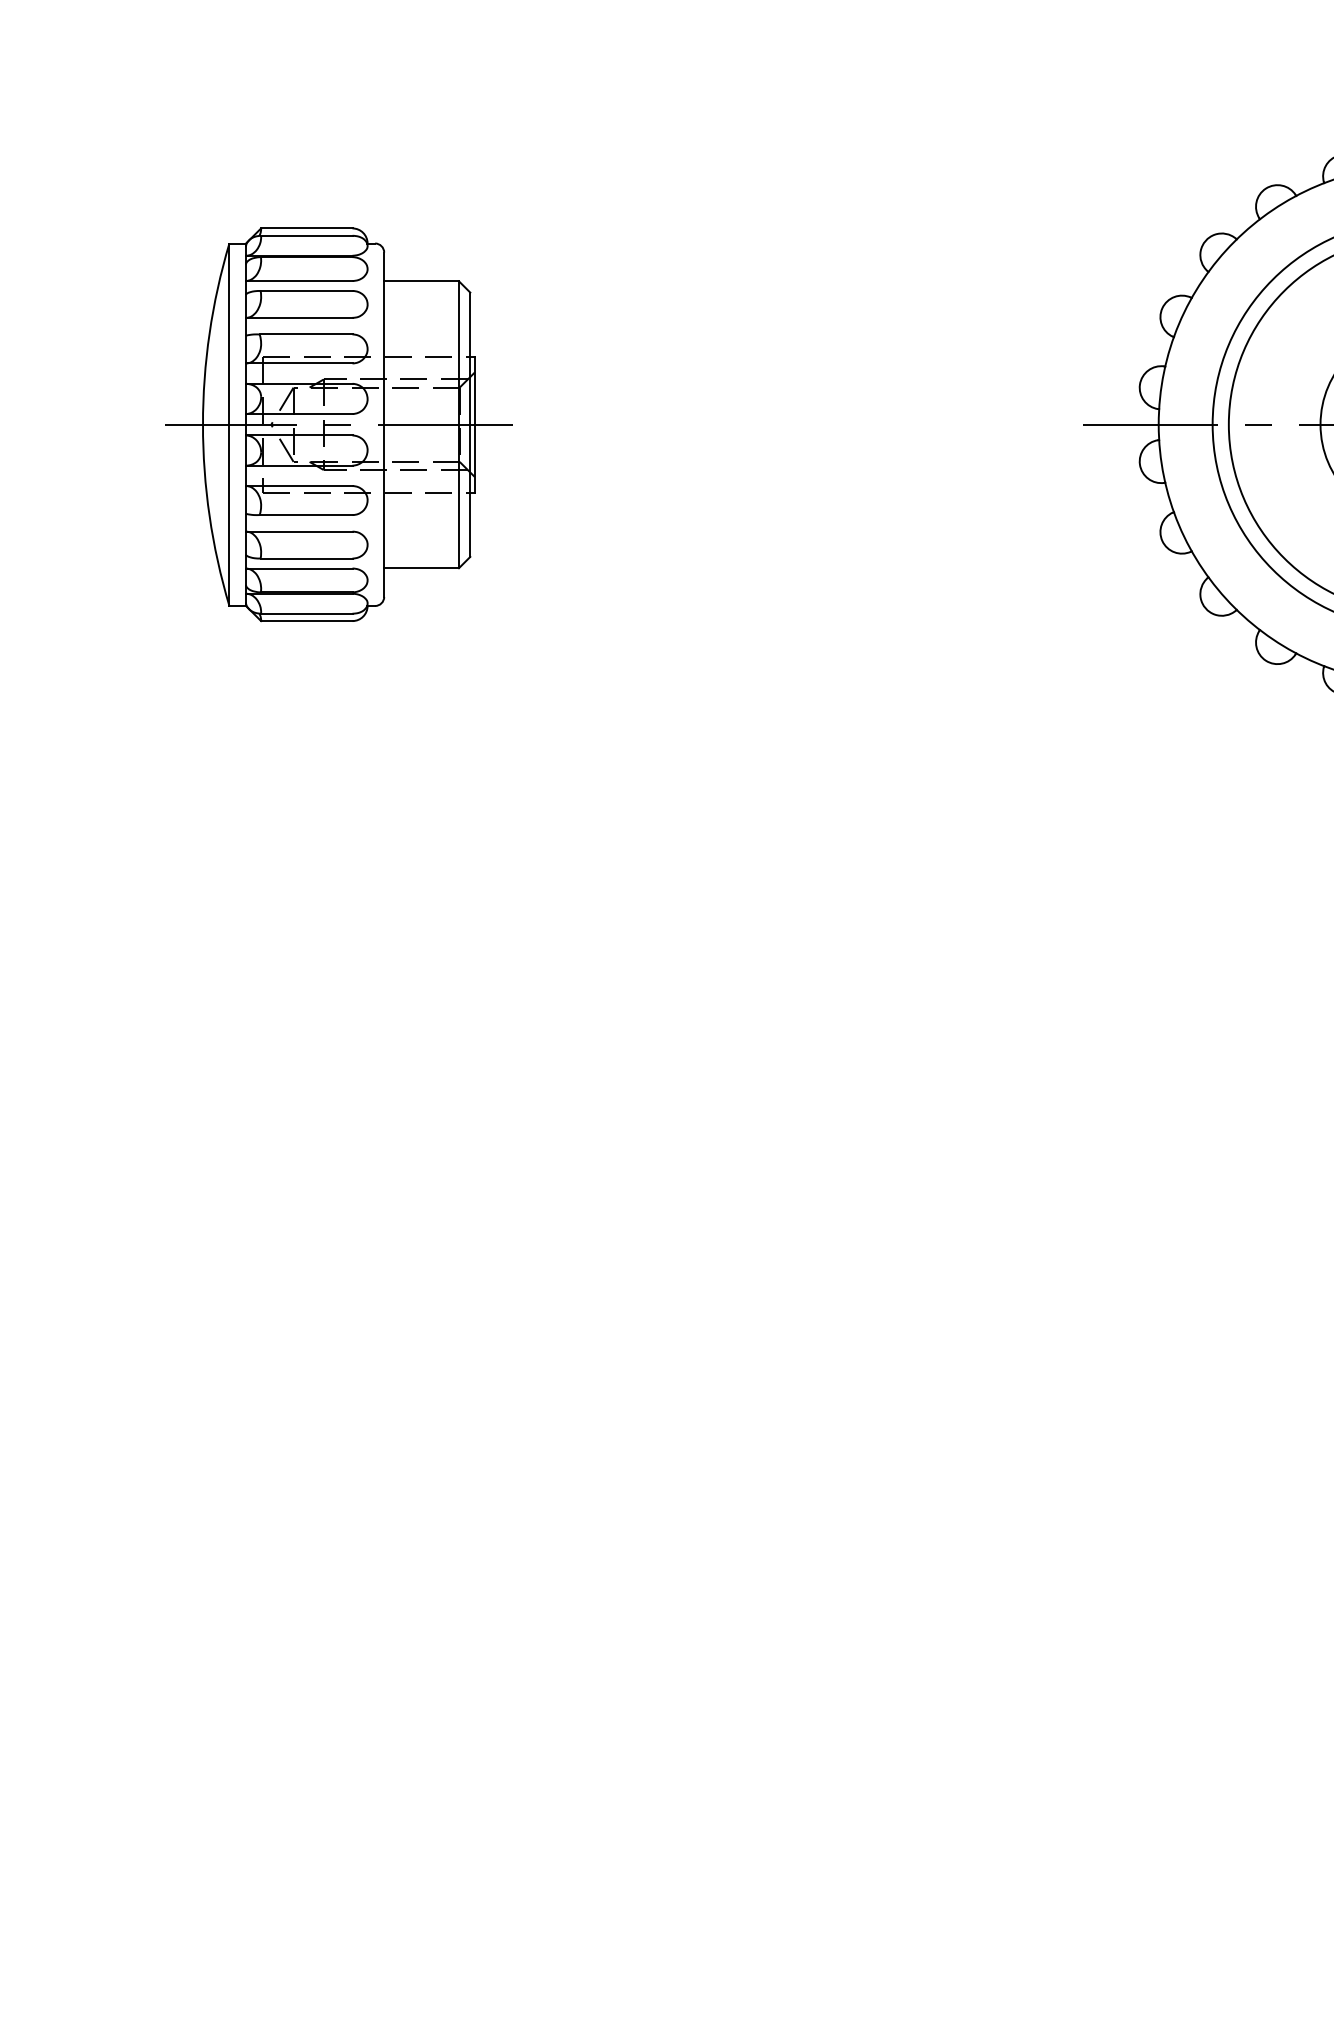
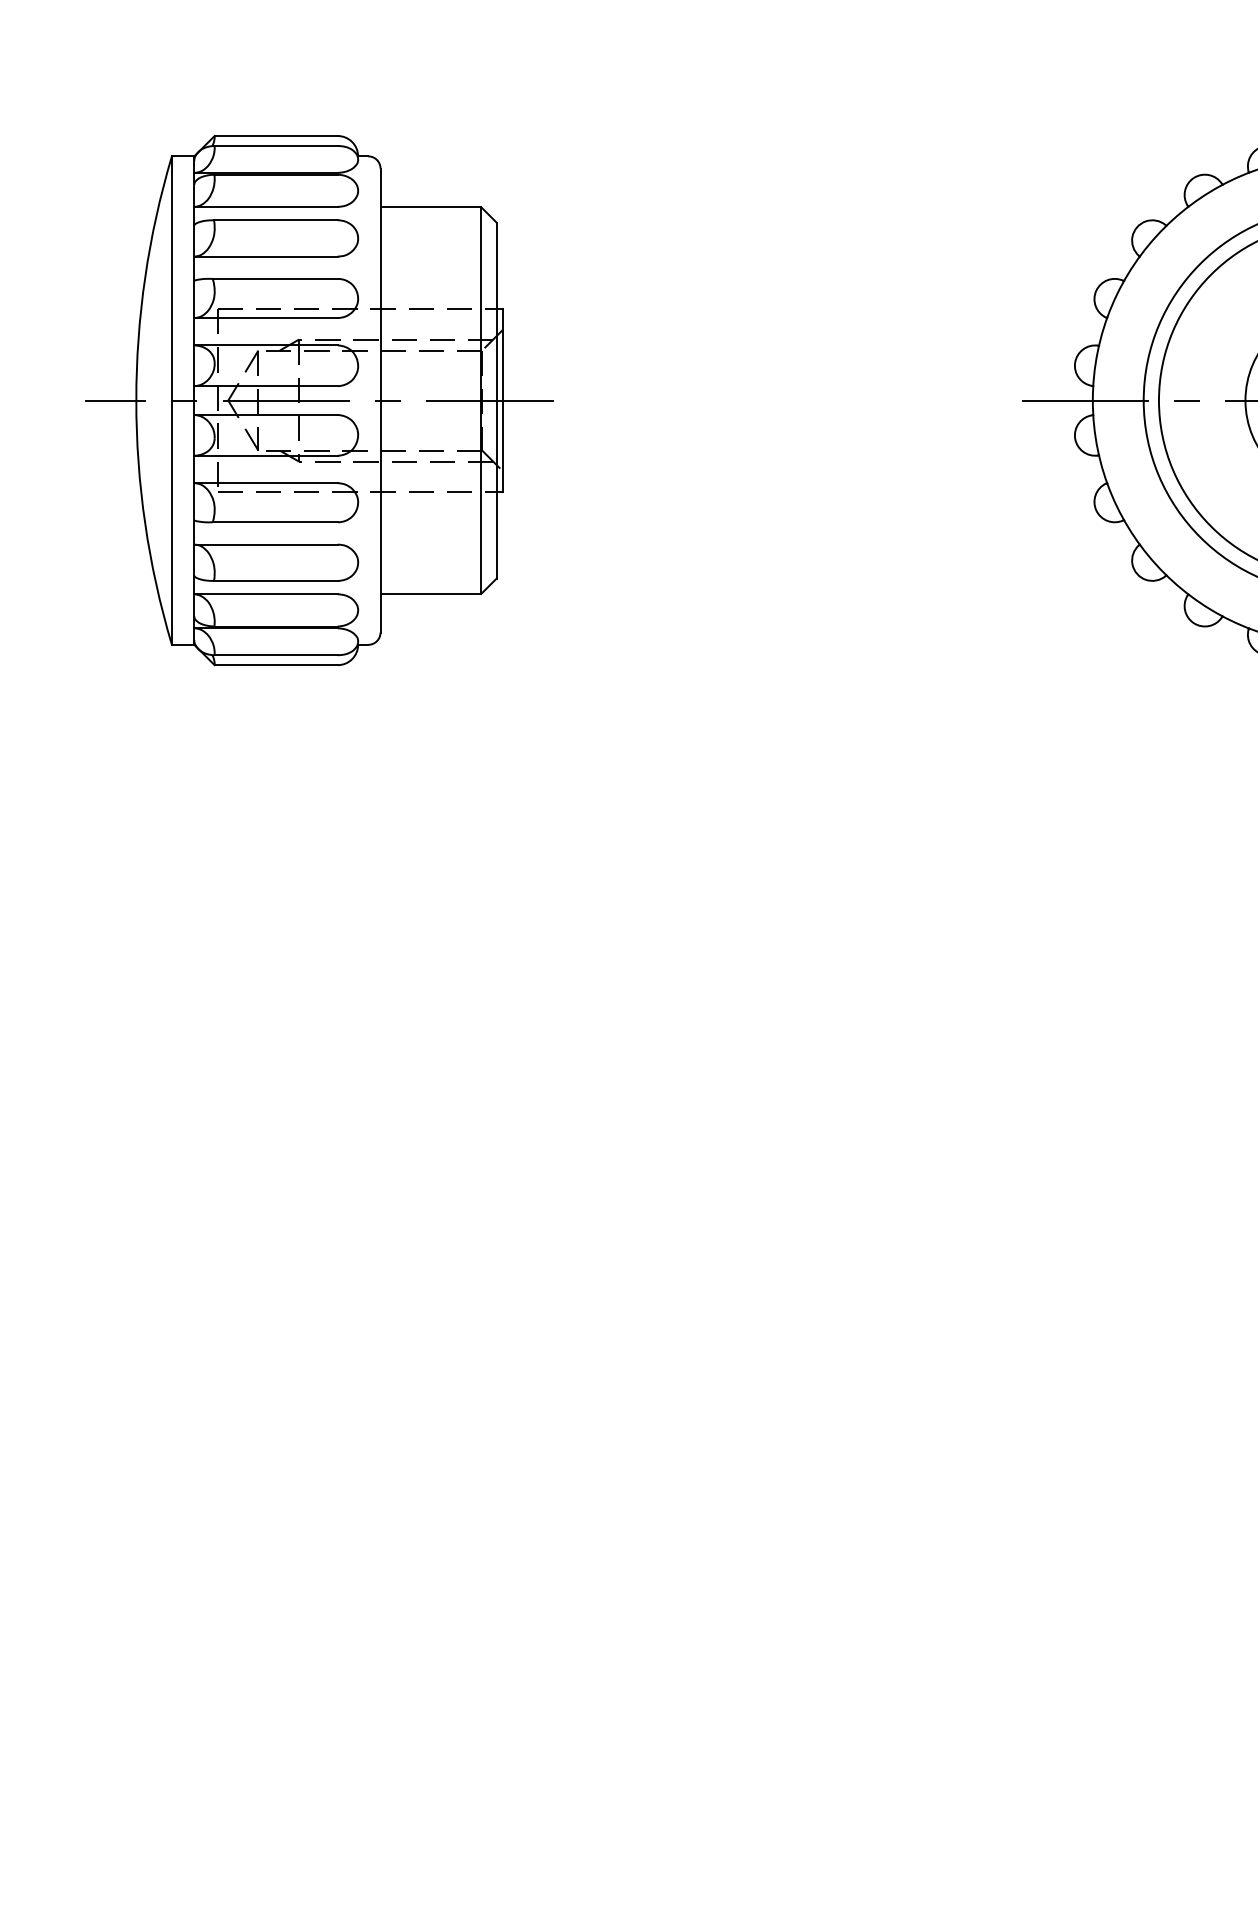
part: (338, 424) -> (319, 400), size x1.43

